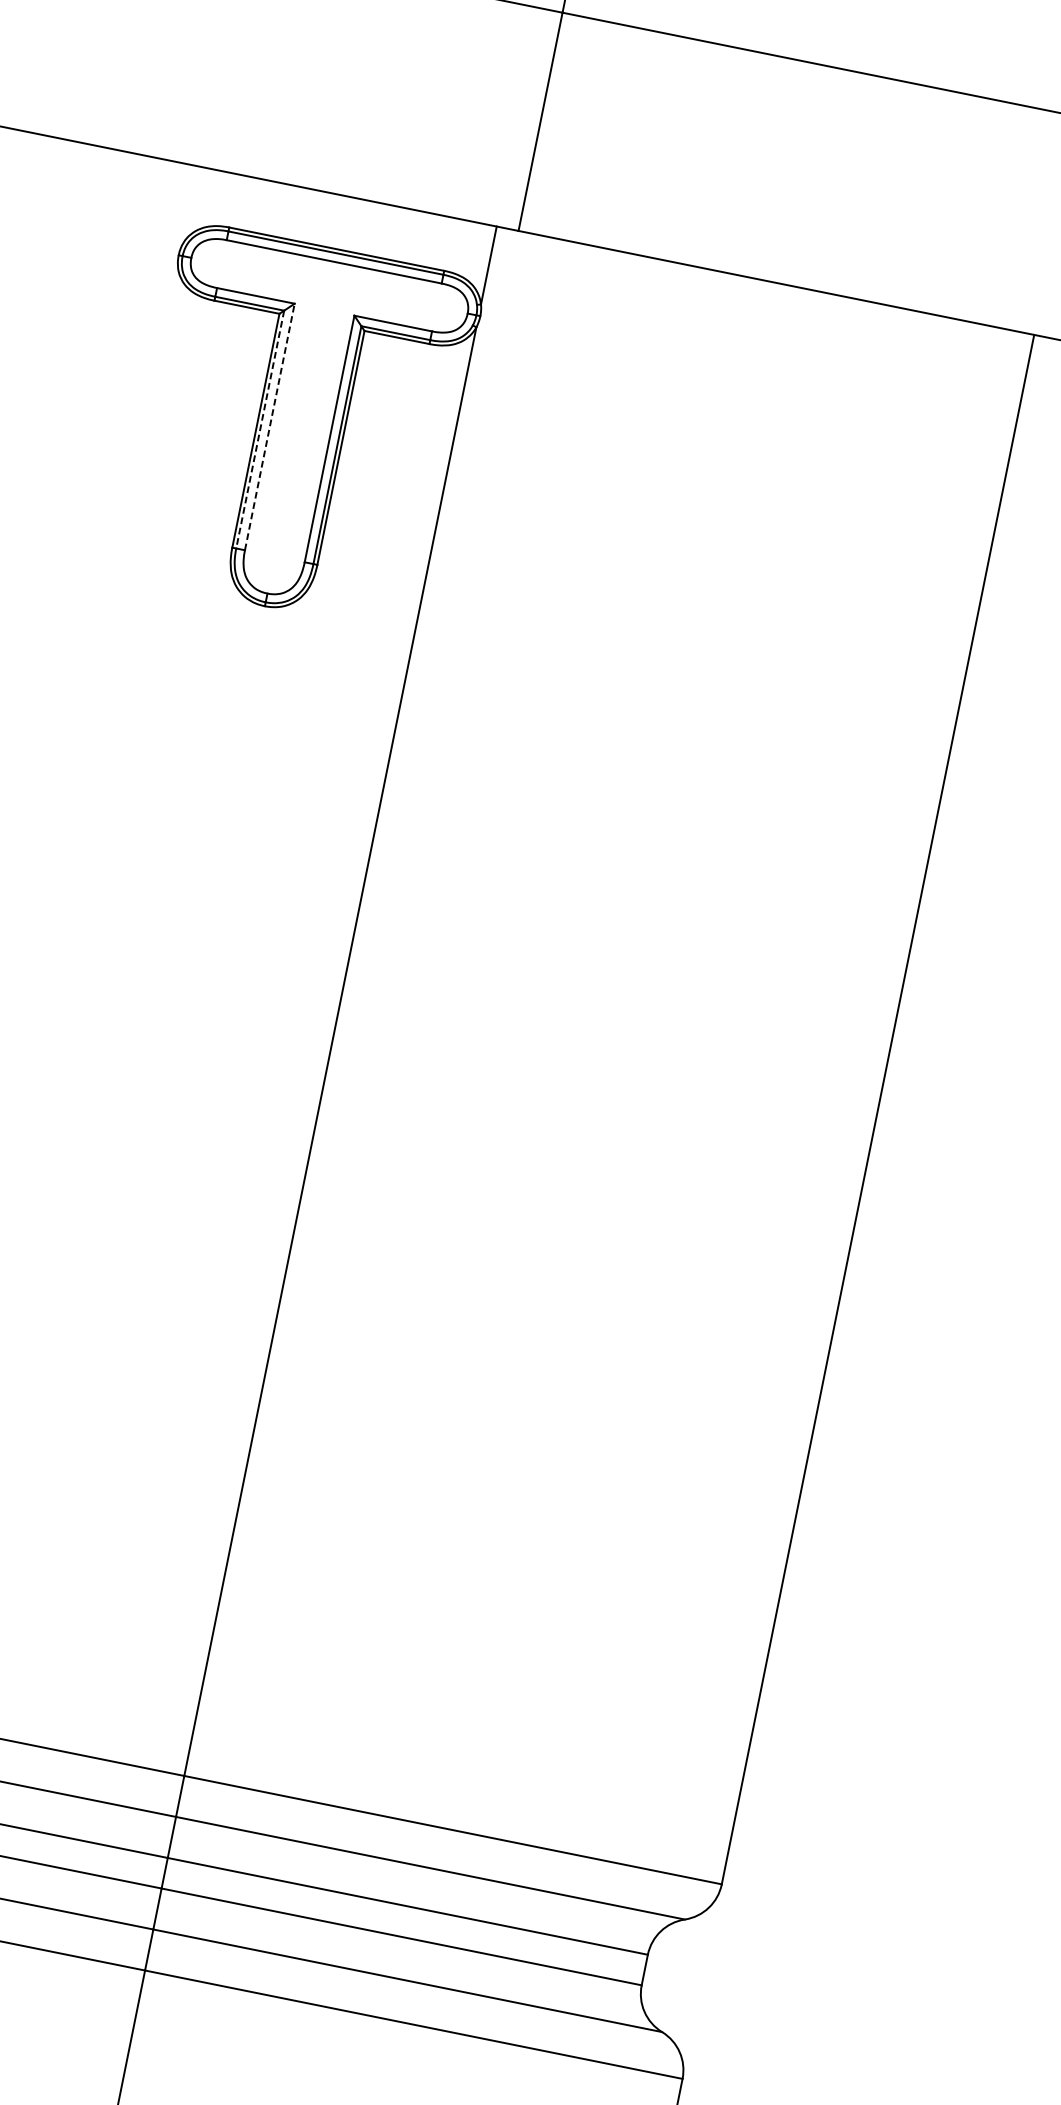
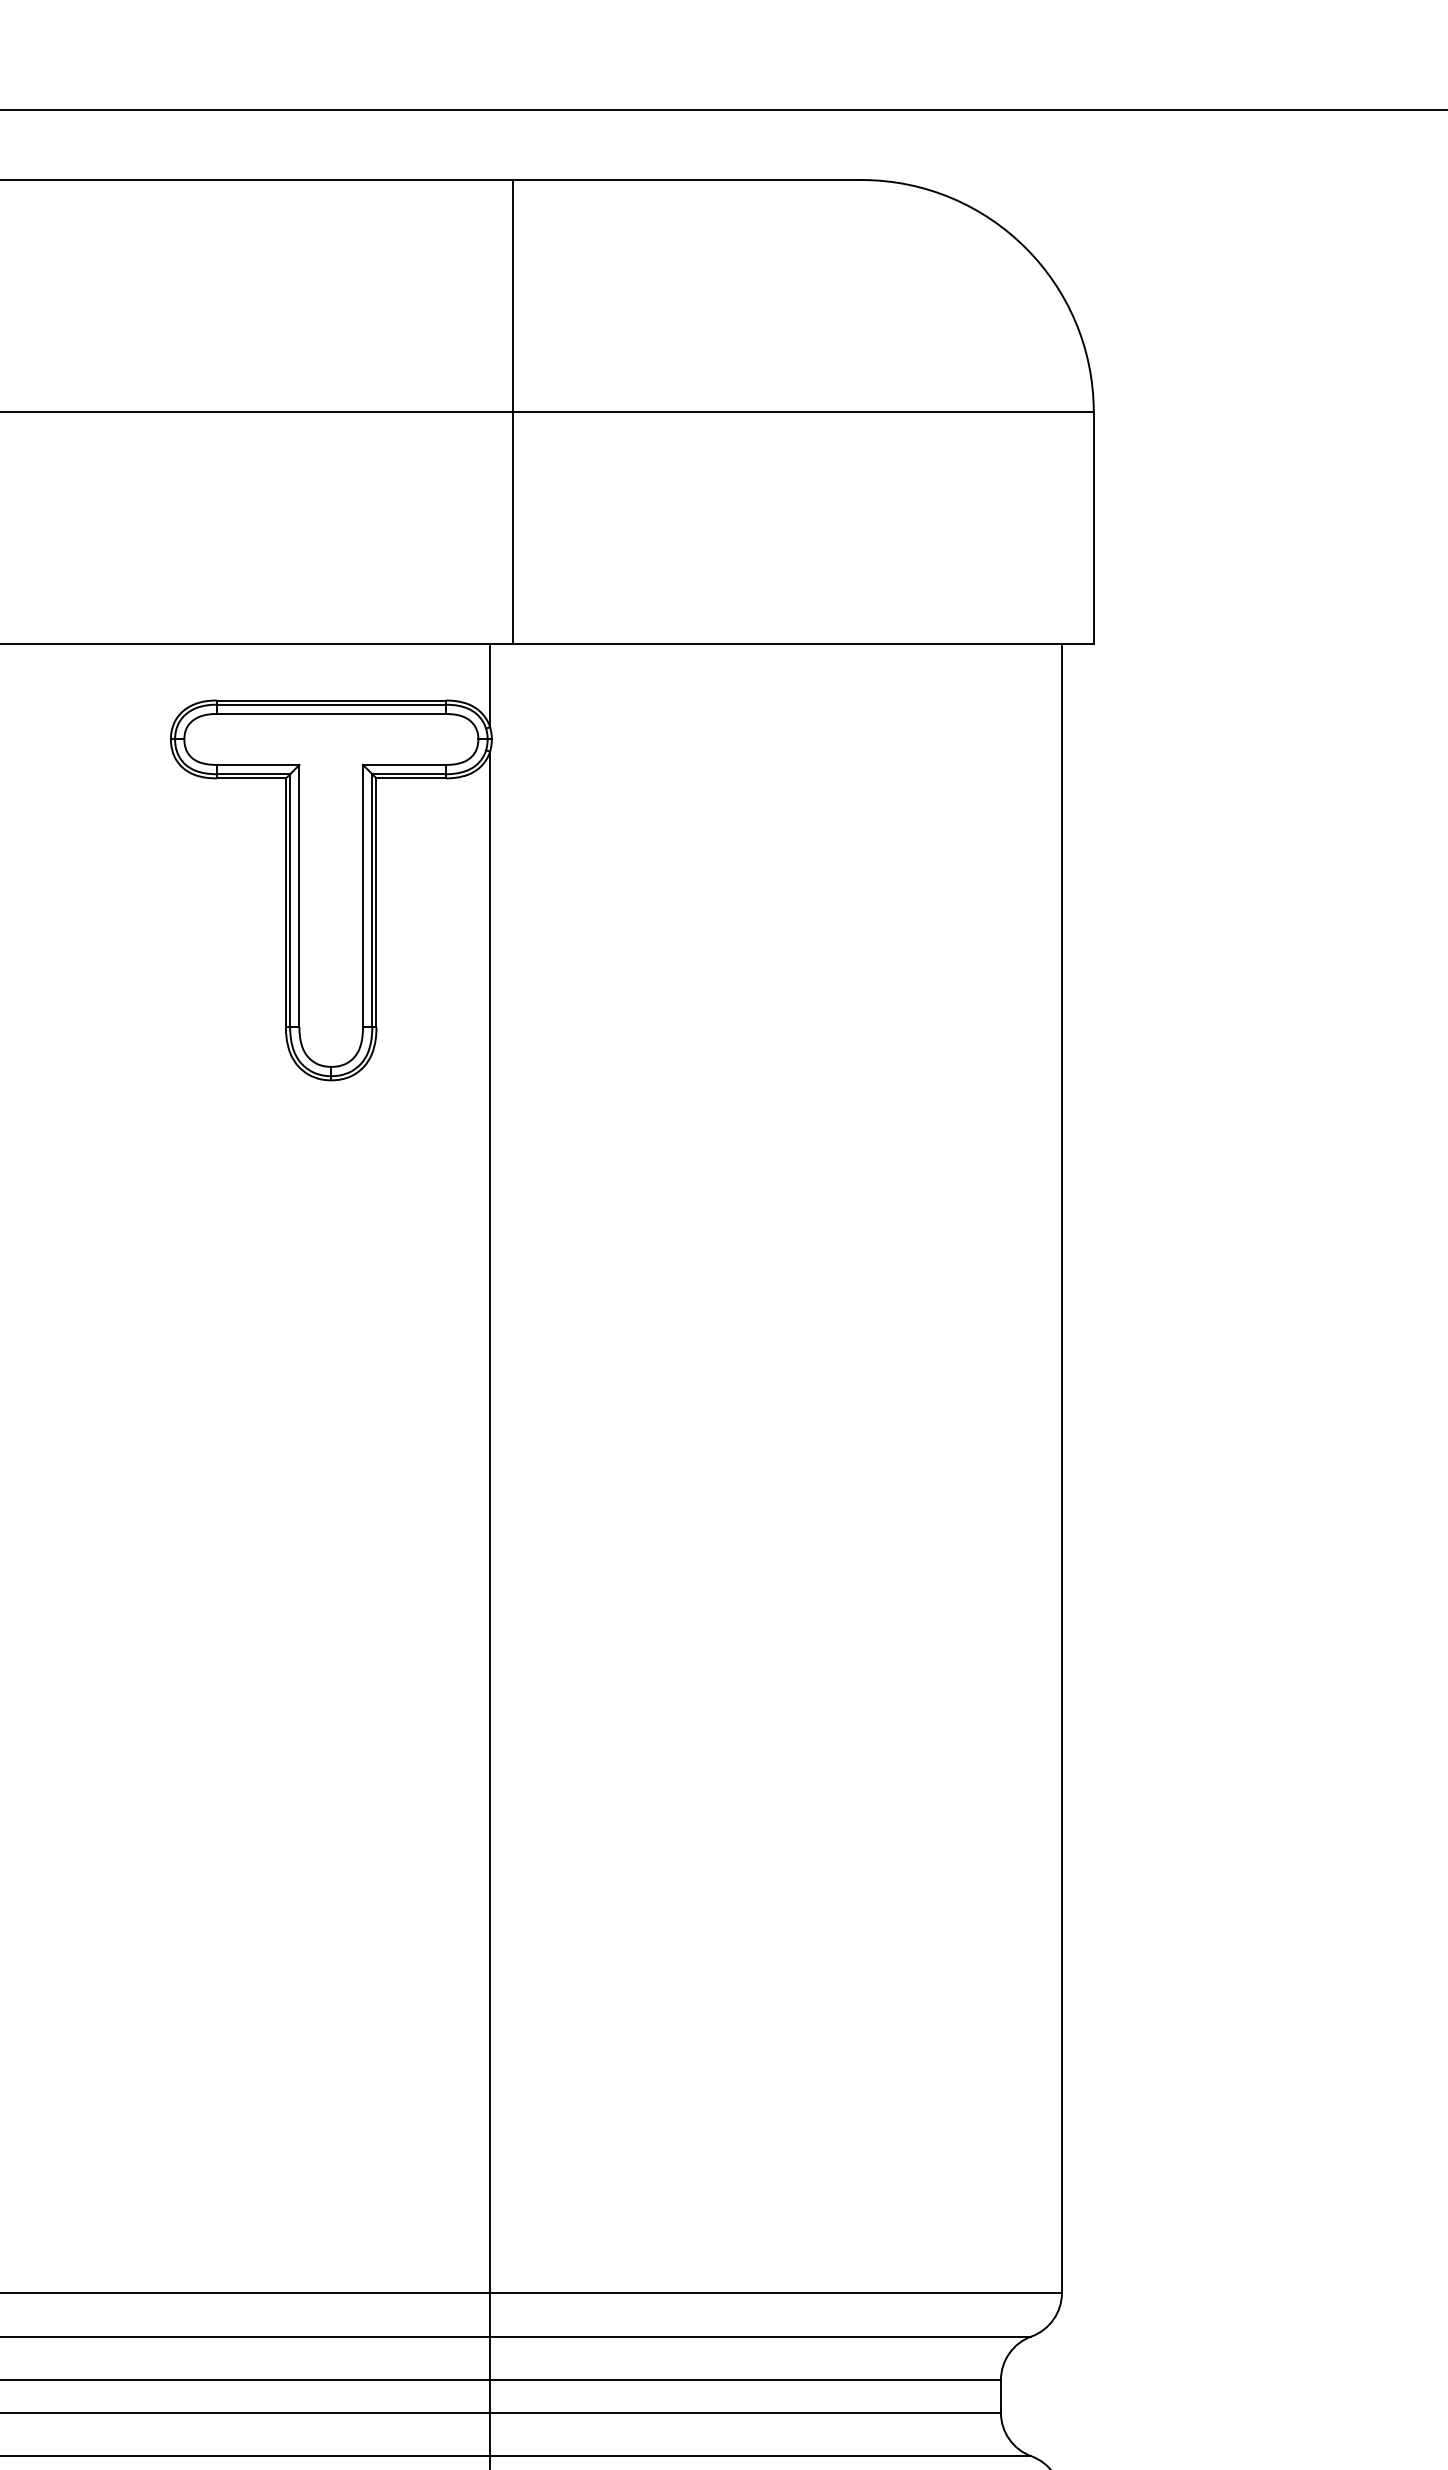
line: (269, 426) -> (299, 895), dashed -> solid
line: (260, 429) -> (290, 900), dashed -> solid

